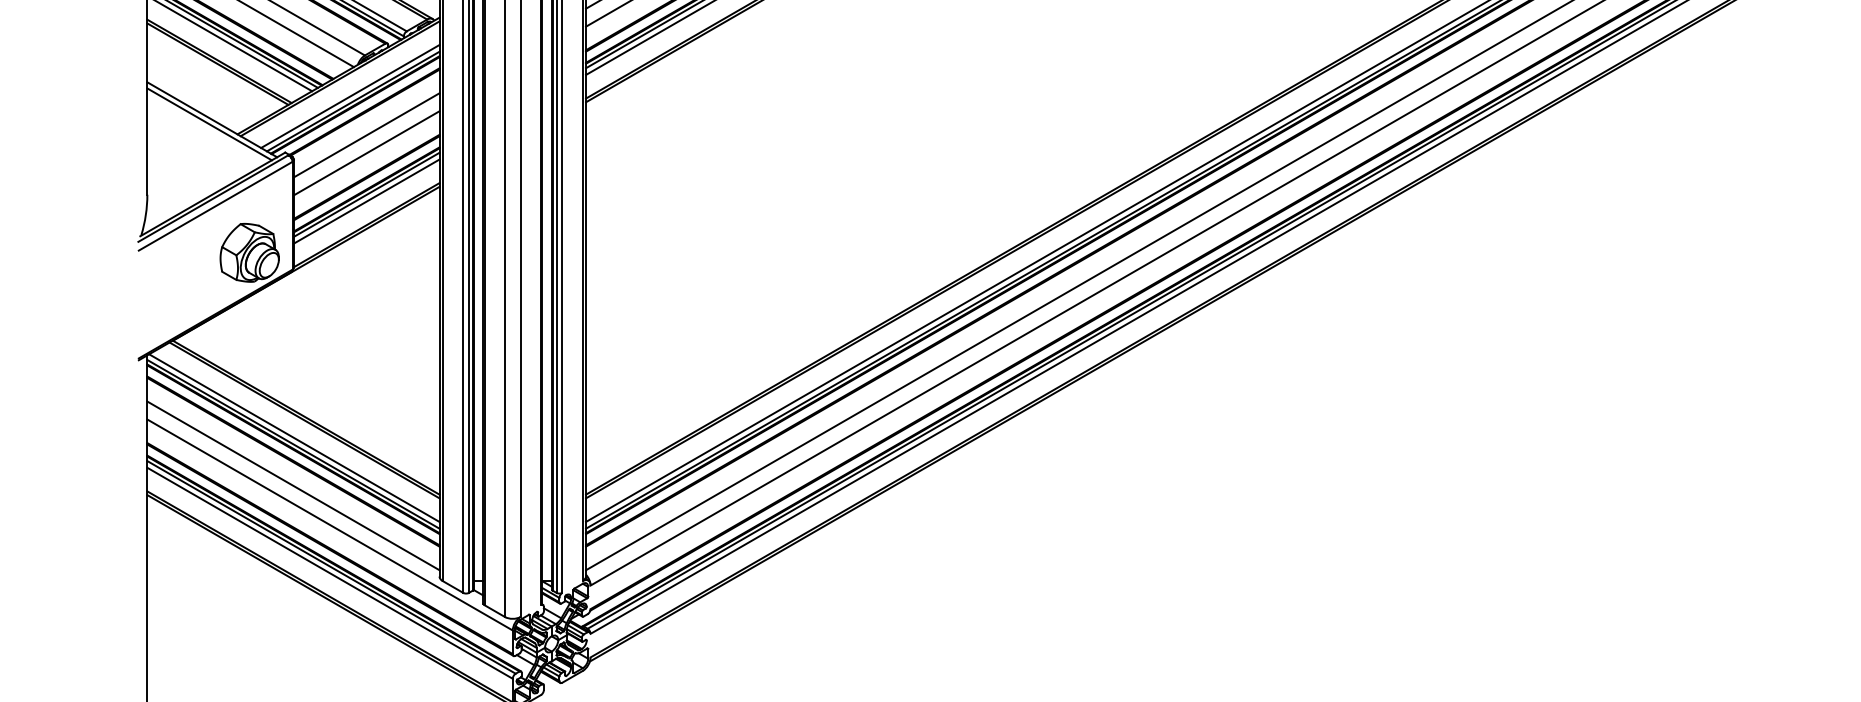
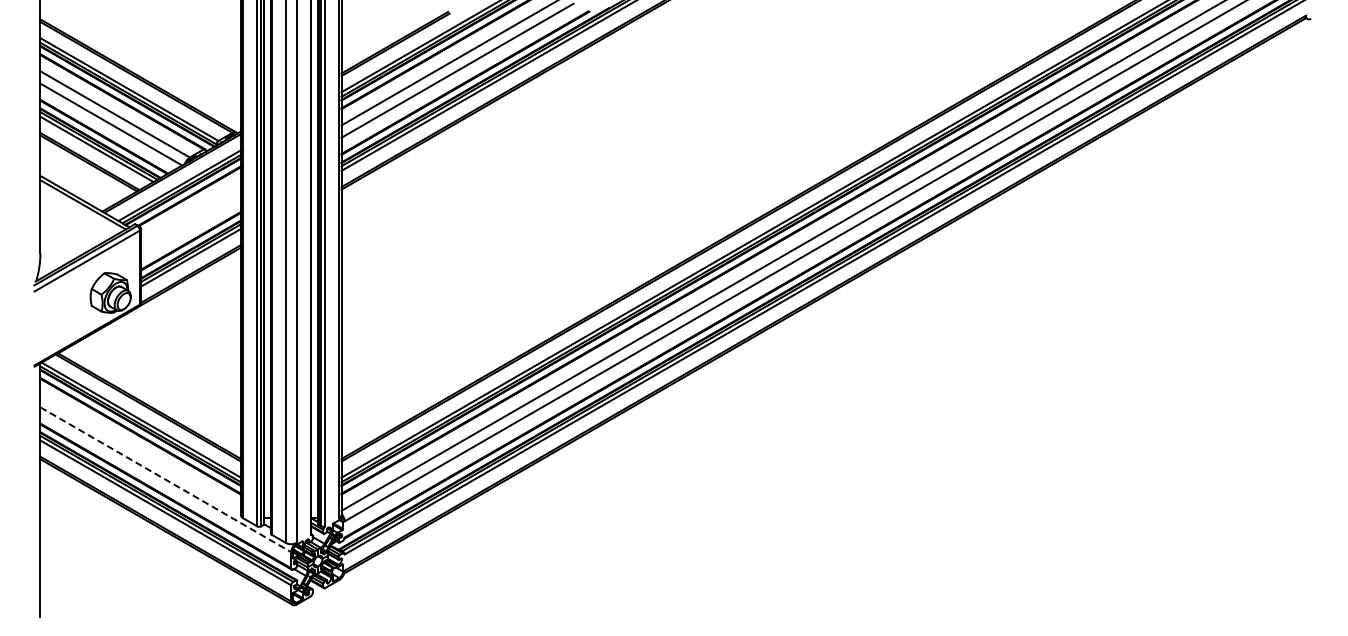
line: (365, 135) -> (190, 212), removed
line: (365, 153) -> (190, 224), removed
line: (293, 485) -> (140, 452), removed
line: (329, 524) -> (165, 479), solid -> dashed

